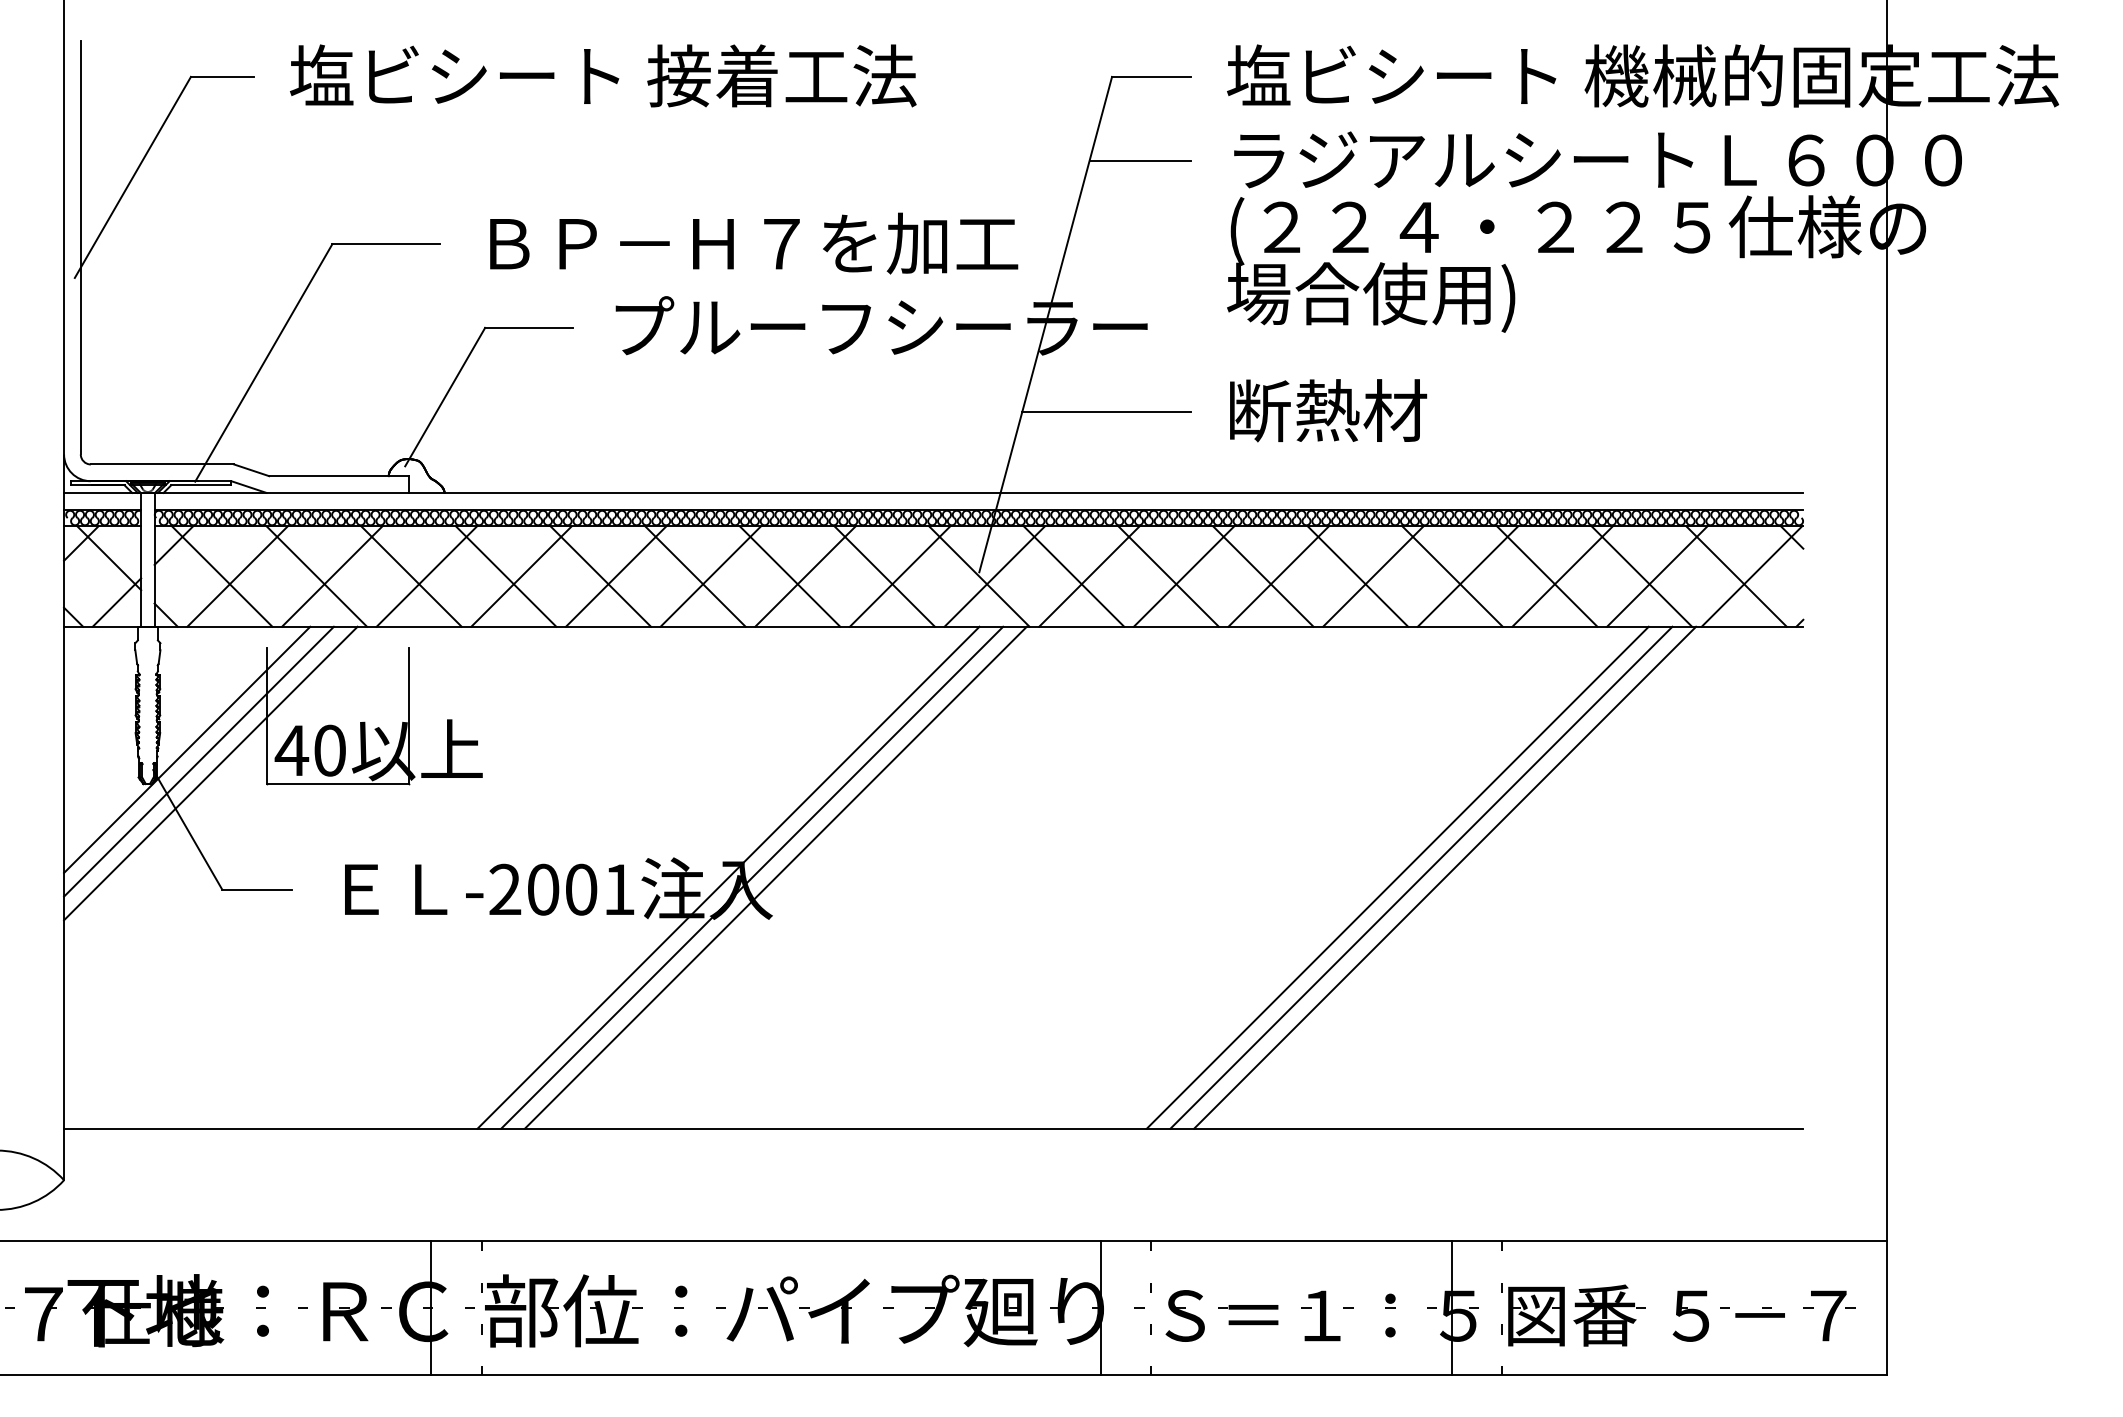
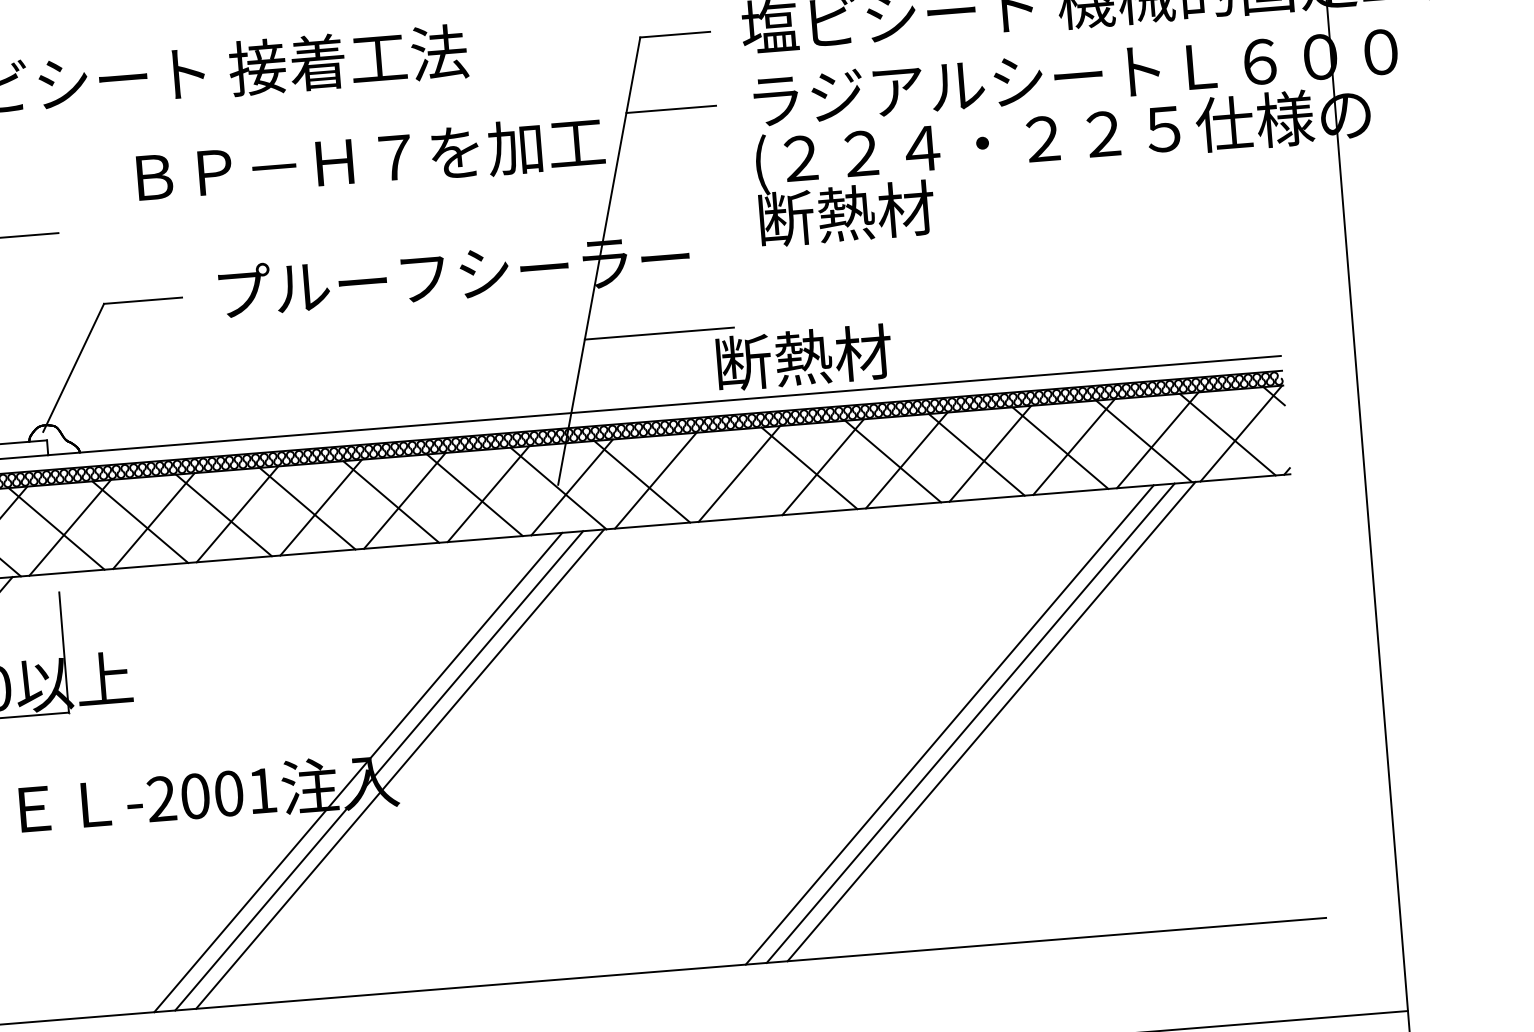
text: (754, 243) -> (371, 159), moved
text: (1371, 297) -> (885, 213), 場合使用) -> 断熱材
text: (1328, 410) -> (804, 357), moved
line: (1168, 576) -> (725, 475), removed

